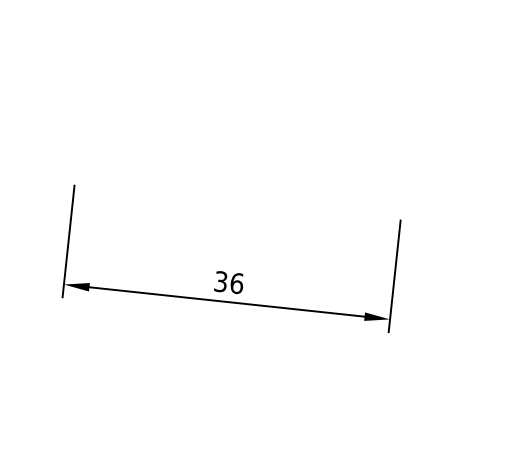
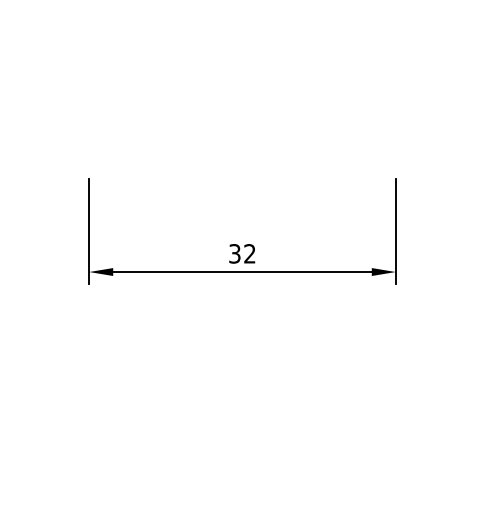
text: (236, 283) -> (249, 253), 36 -> 32

